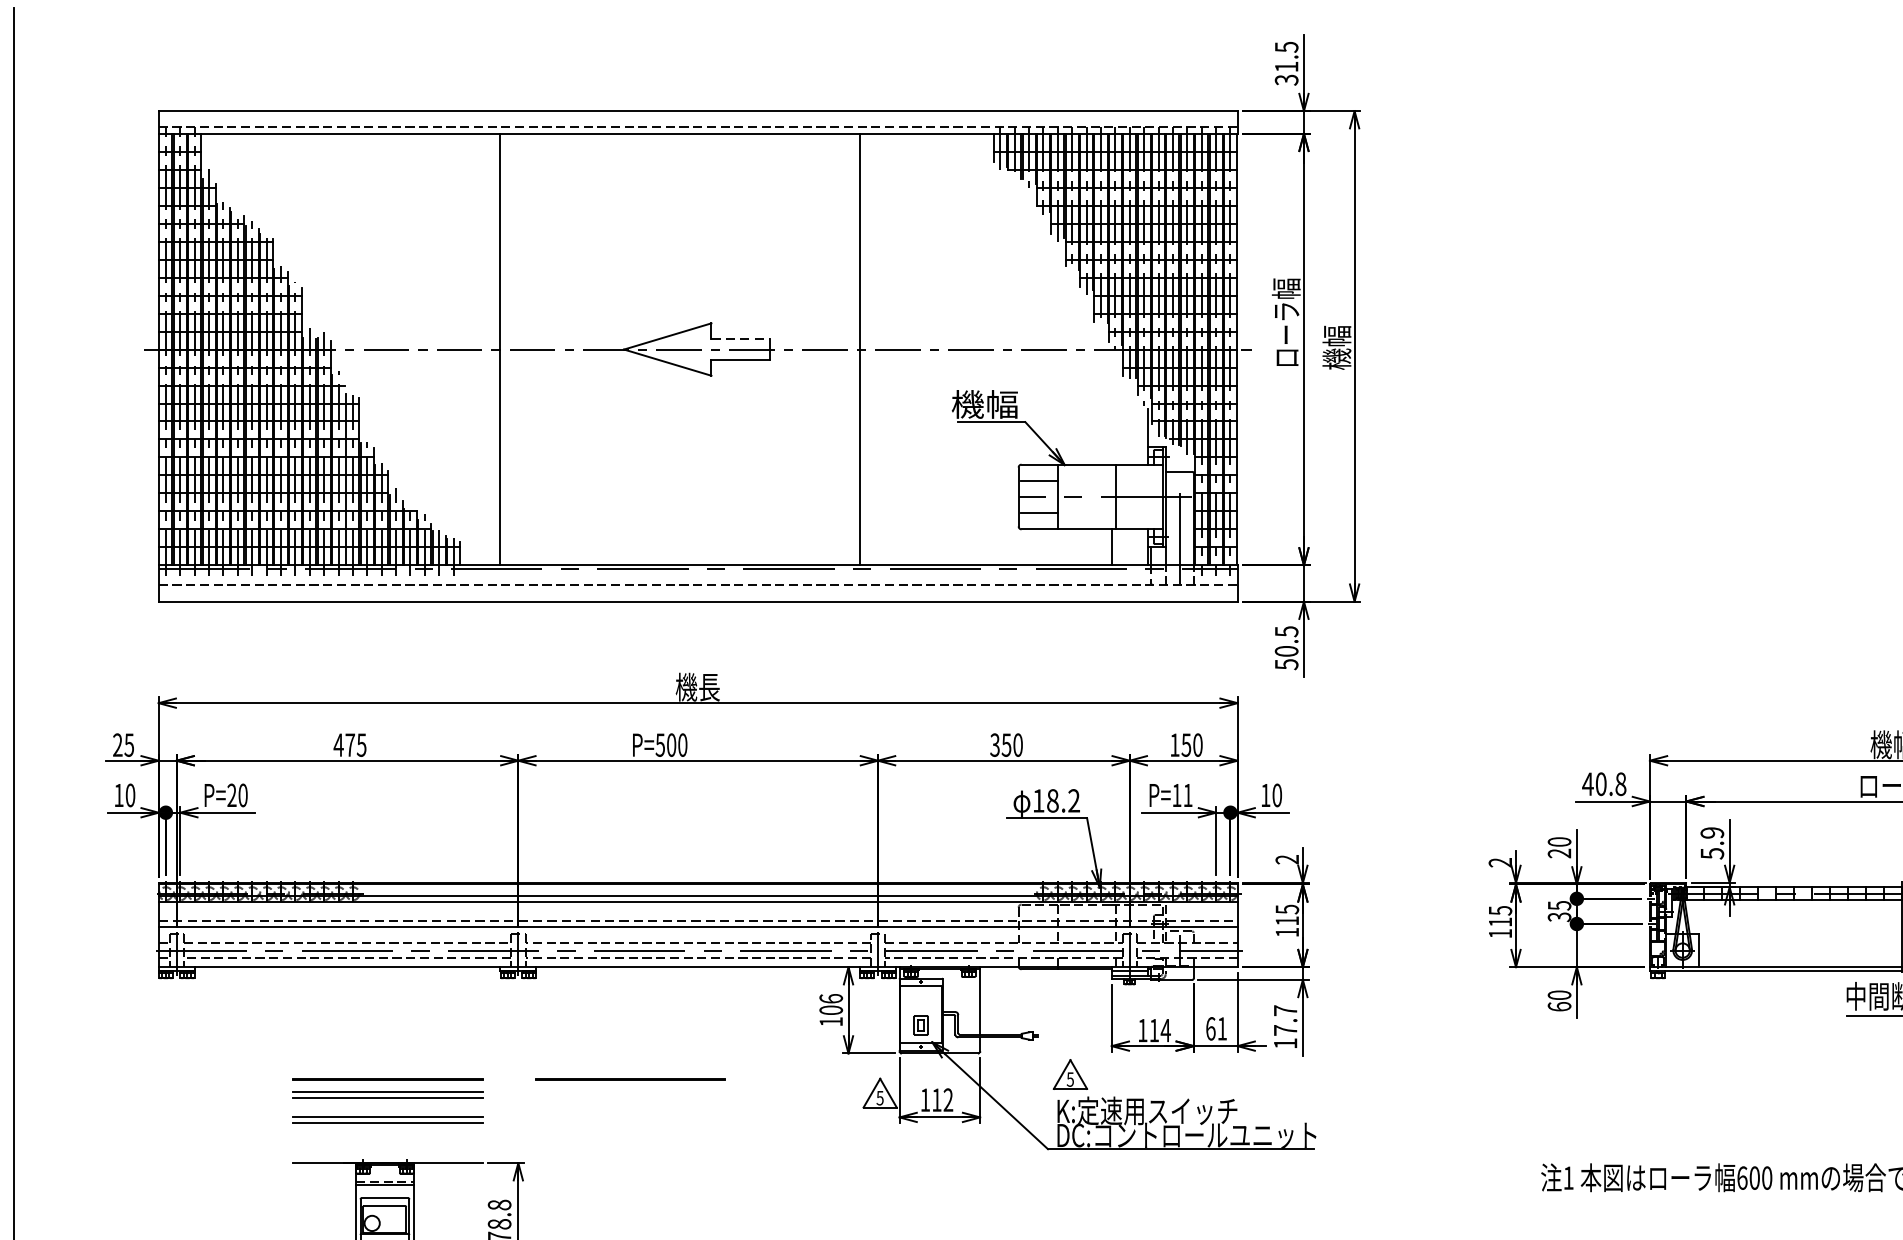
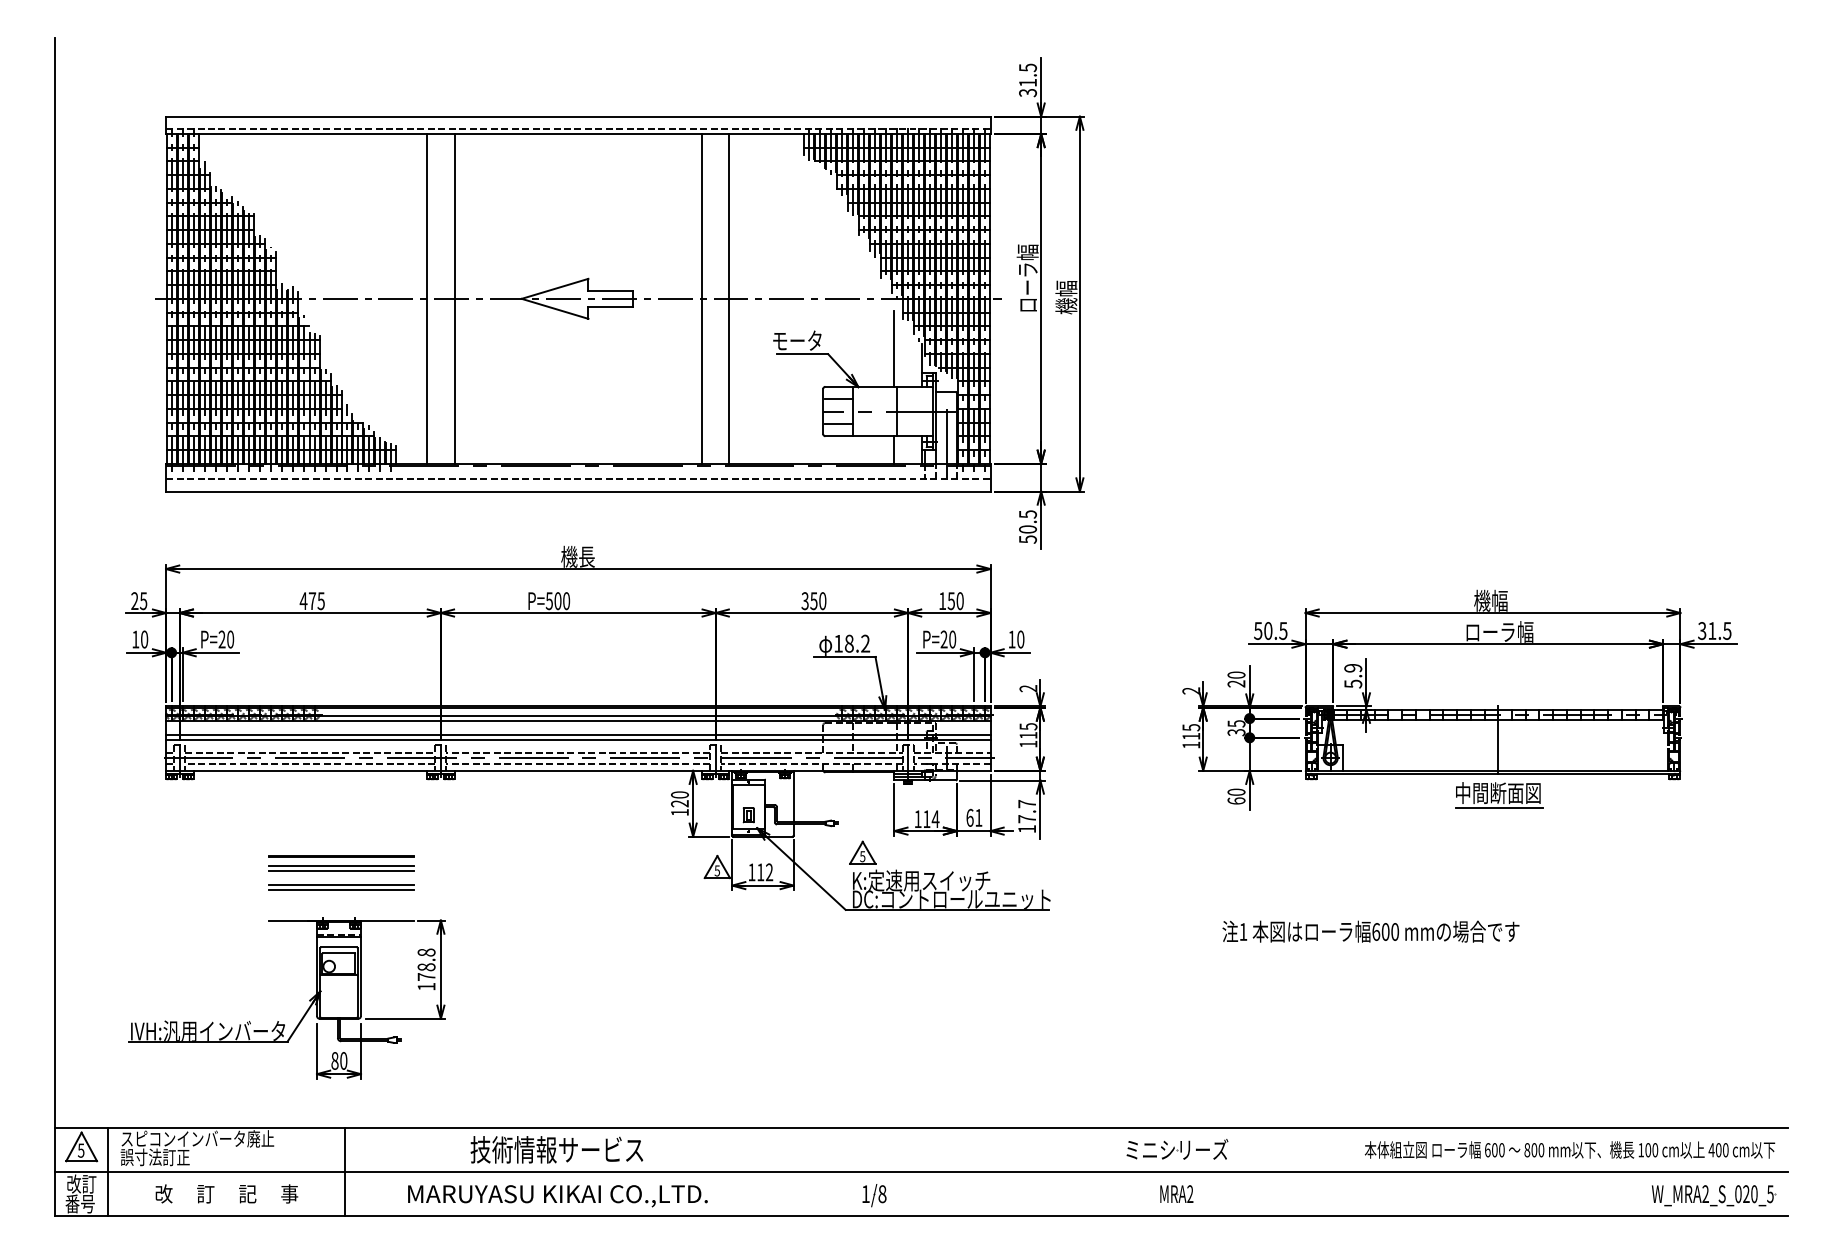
line: (741, 338) -> (611, 290), dashed -> solid
line: (536, 349) -> (454, 298), added
line: (896, 349) -> (729, 298), added
text: (985, 404) -> (797, 340), 機幅 -> モータ
line: (1111, 414) -> (894, 348), added
text: (1604, 783) -> (1270, 630), 40.8 -> 50.5
text: (1182, 795) -> (948, 639), P=11 -> P=20
line: (698, 920) -> (578, 735), dashed -> solid
text: (830, 1004) -> (679, 799), 106 -> 120
line: (630, 1079) -> (526, 856), removed

